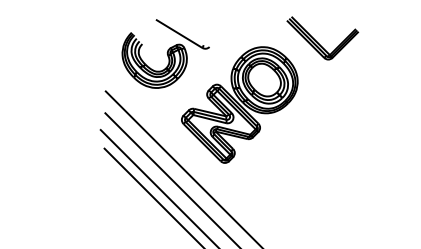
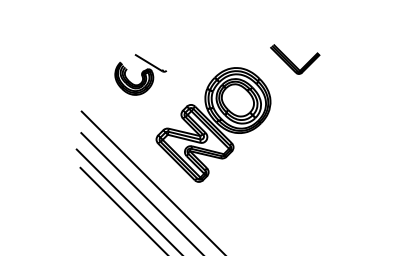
part: (322, 38) -> (294, 59), size x0.7
part: (165, 53) -> (140, 74), size x0.6

